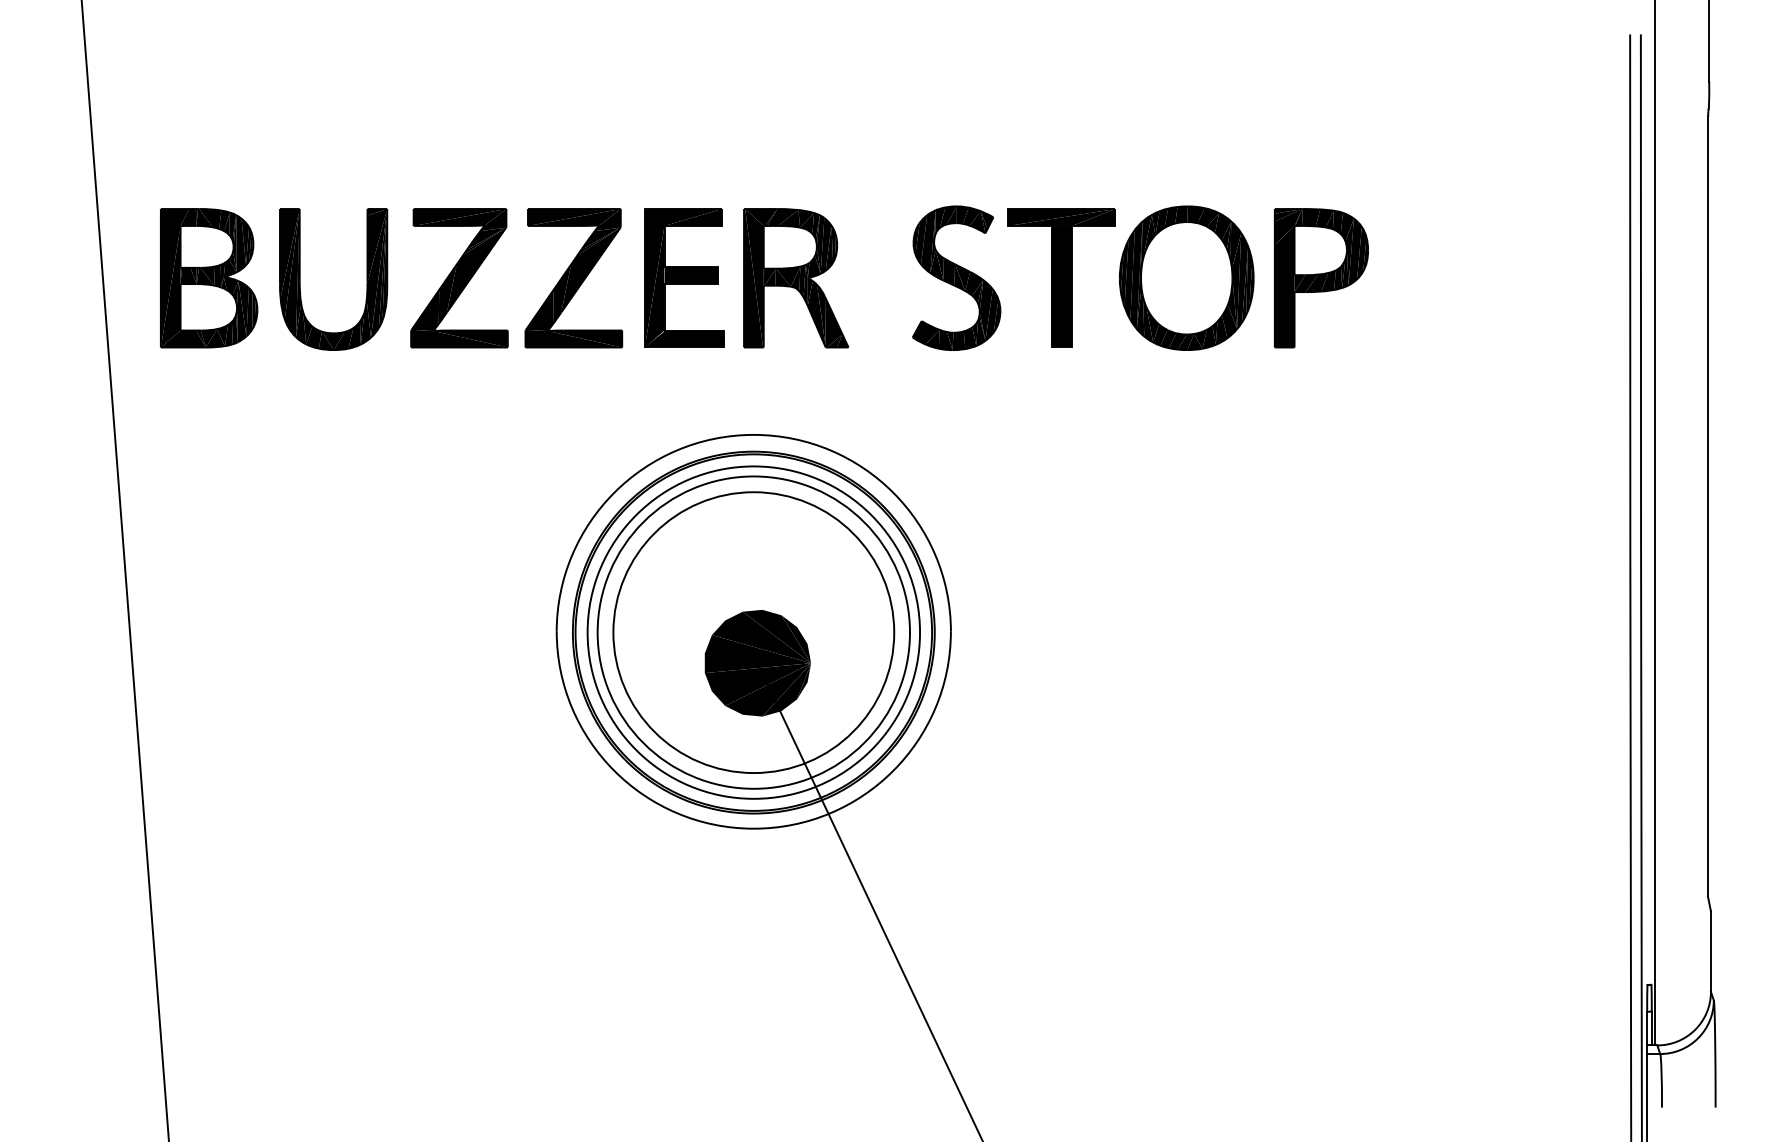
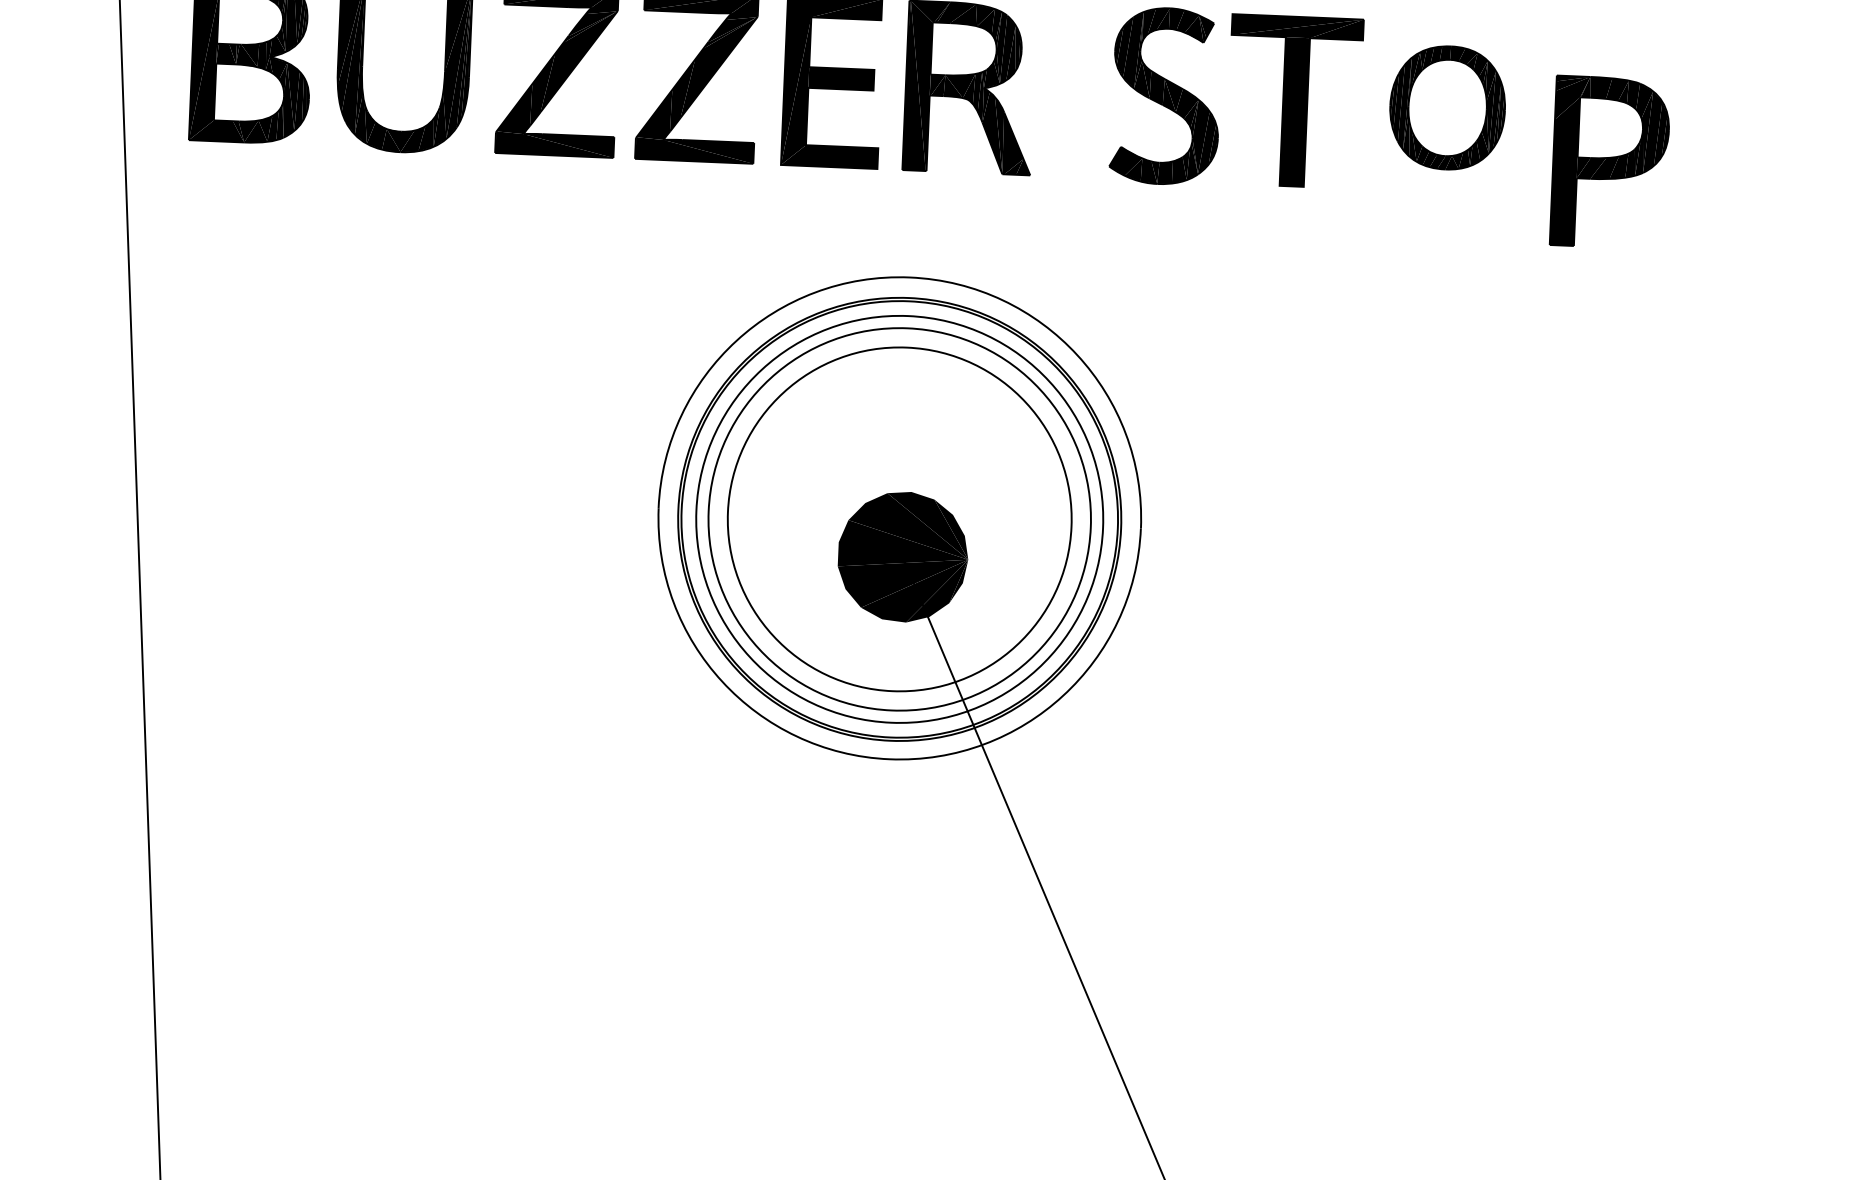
part: (1186, 277) -> (1447, 107), size x0.7
part: (1320, 278) -> (1609, 162), moved

